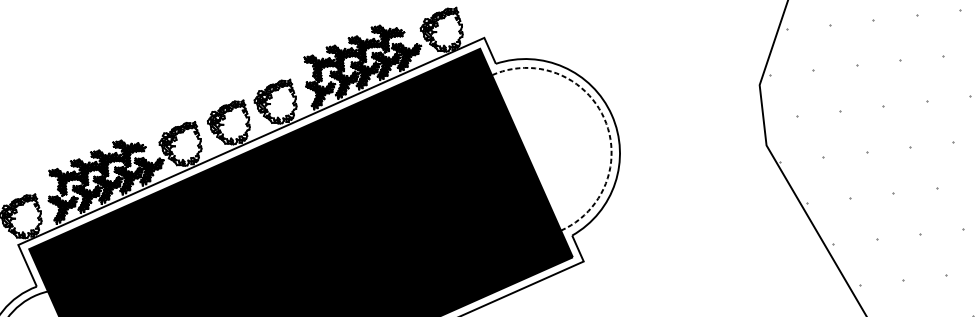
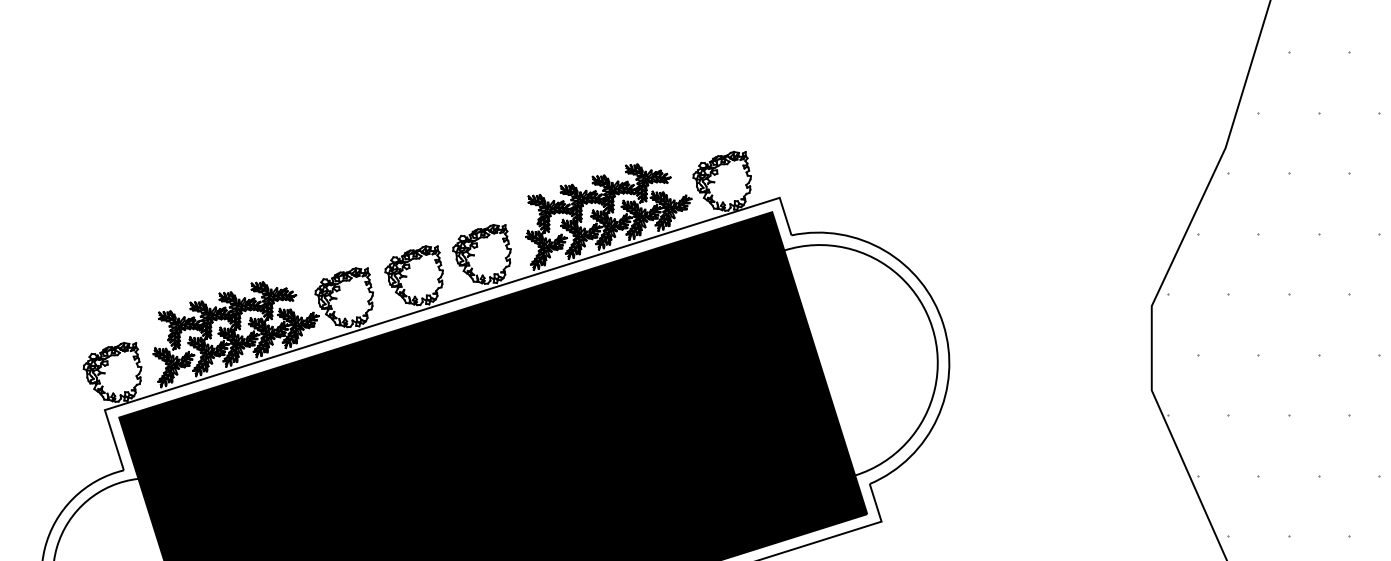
arc: (604, 118) -> (932, 327), dashed -> solid

